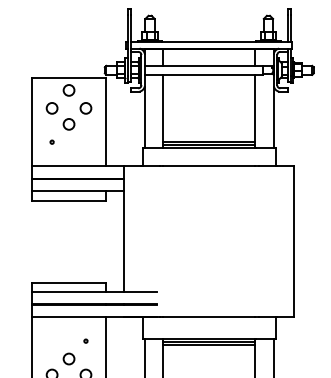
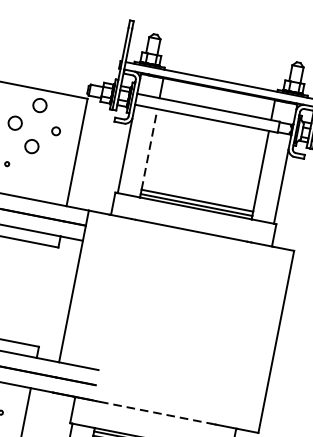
line: (163, 107) -> (150, 148), solid -> dashed
circle: (85, 108) -> (55, 131), size x0.6
line: (209, 317) -> (155, 413), solid -> dashed

